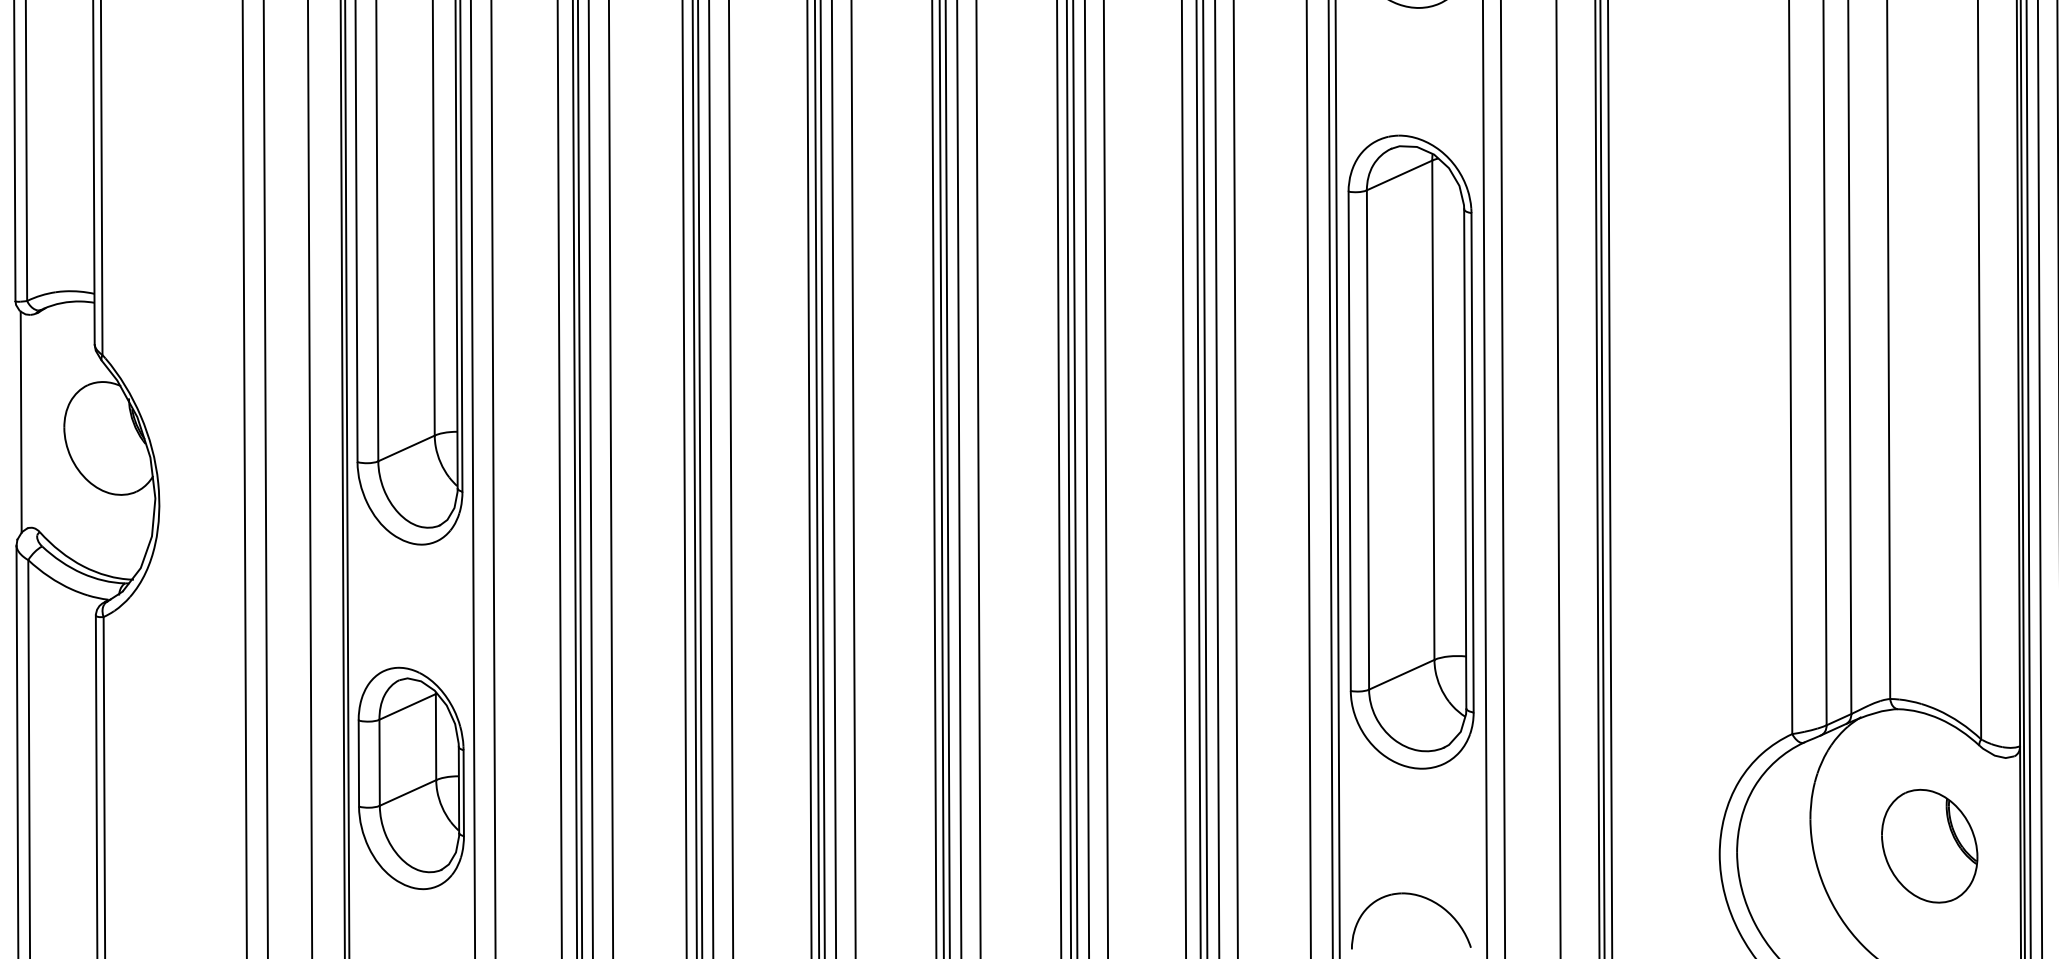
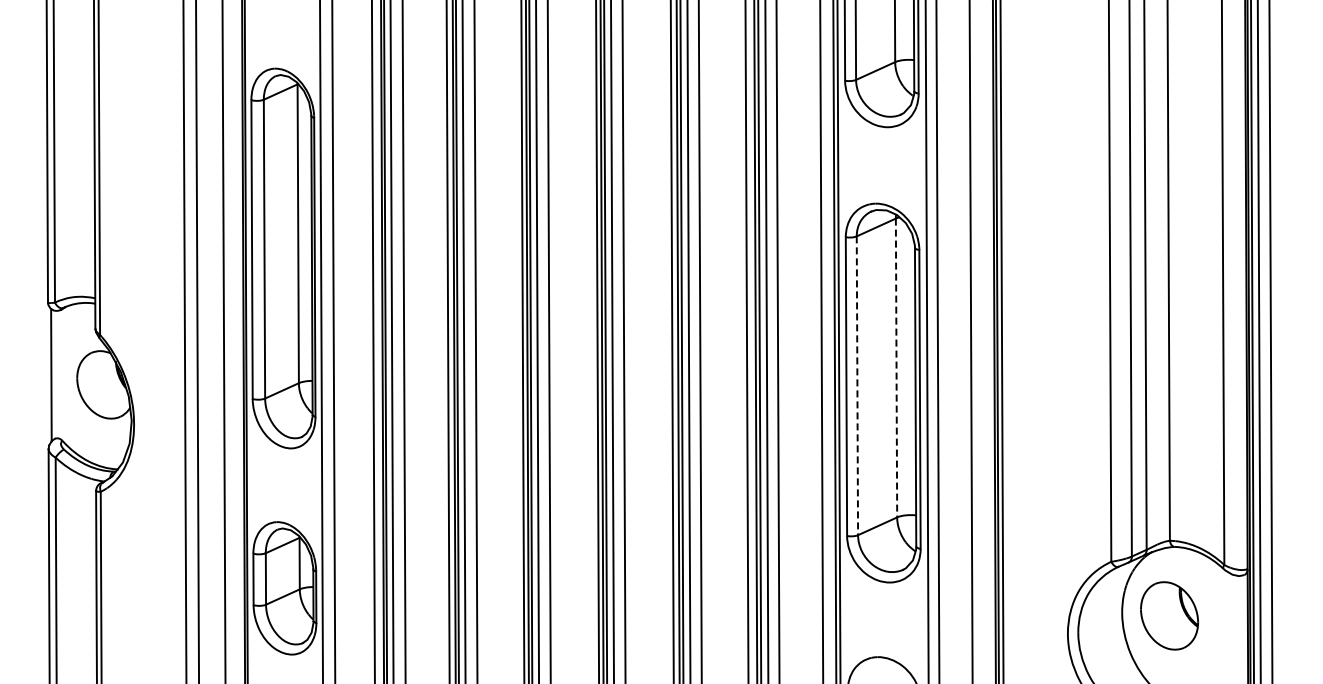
line: (1433, 411) -> (896, 368), solid -> dashed
line: (1368, 441) -> (857, 386), solid -> dashed
part: (1929, 845) -> (1169, 615), moved

